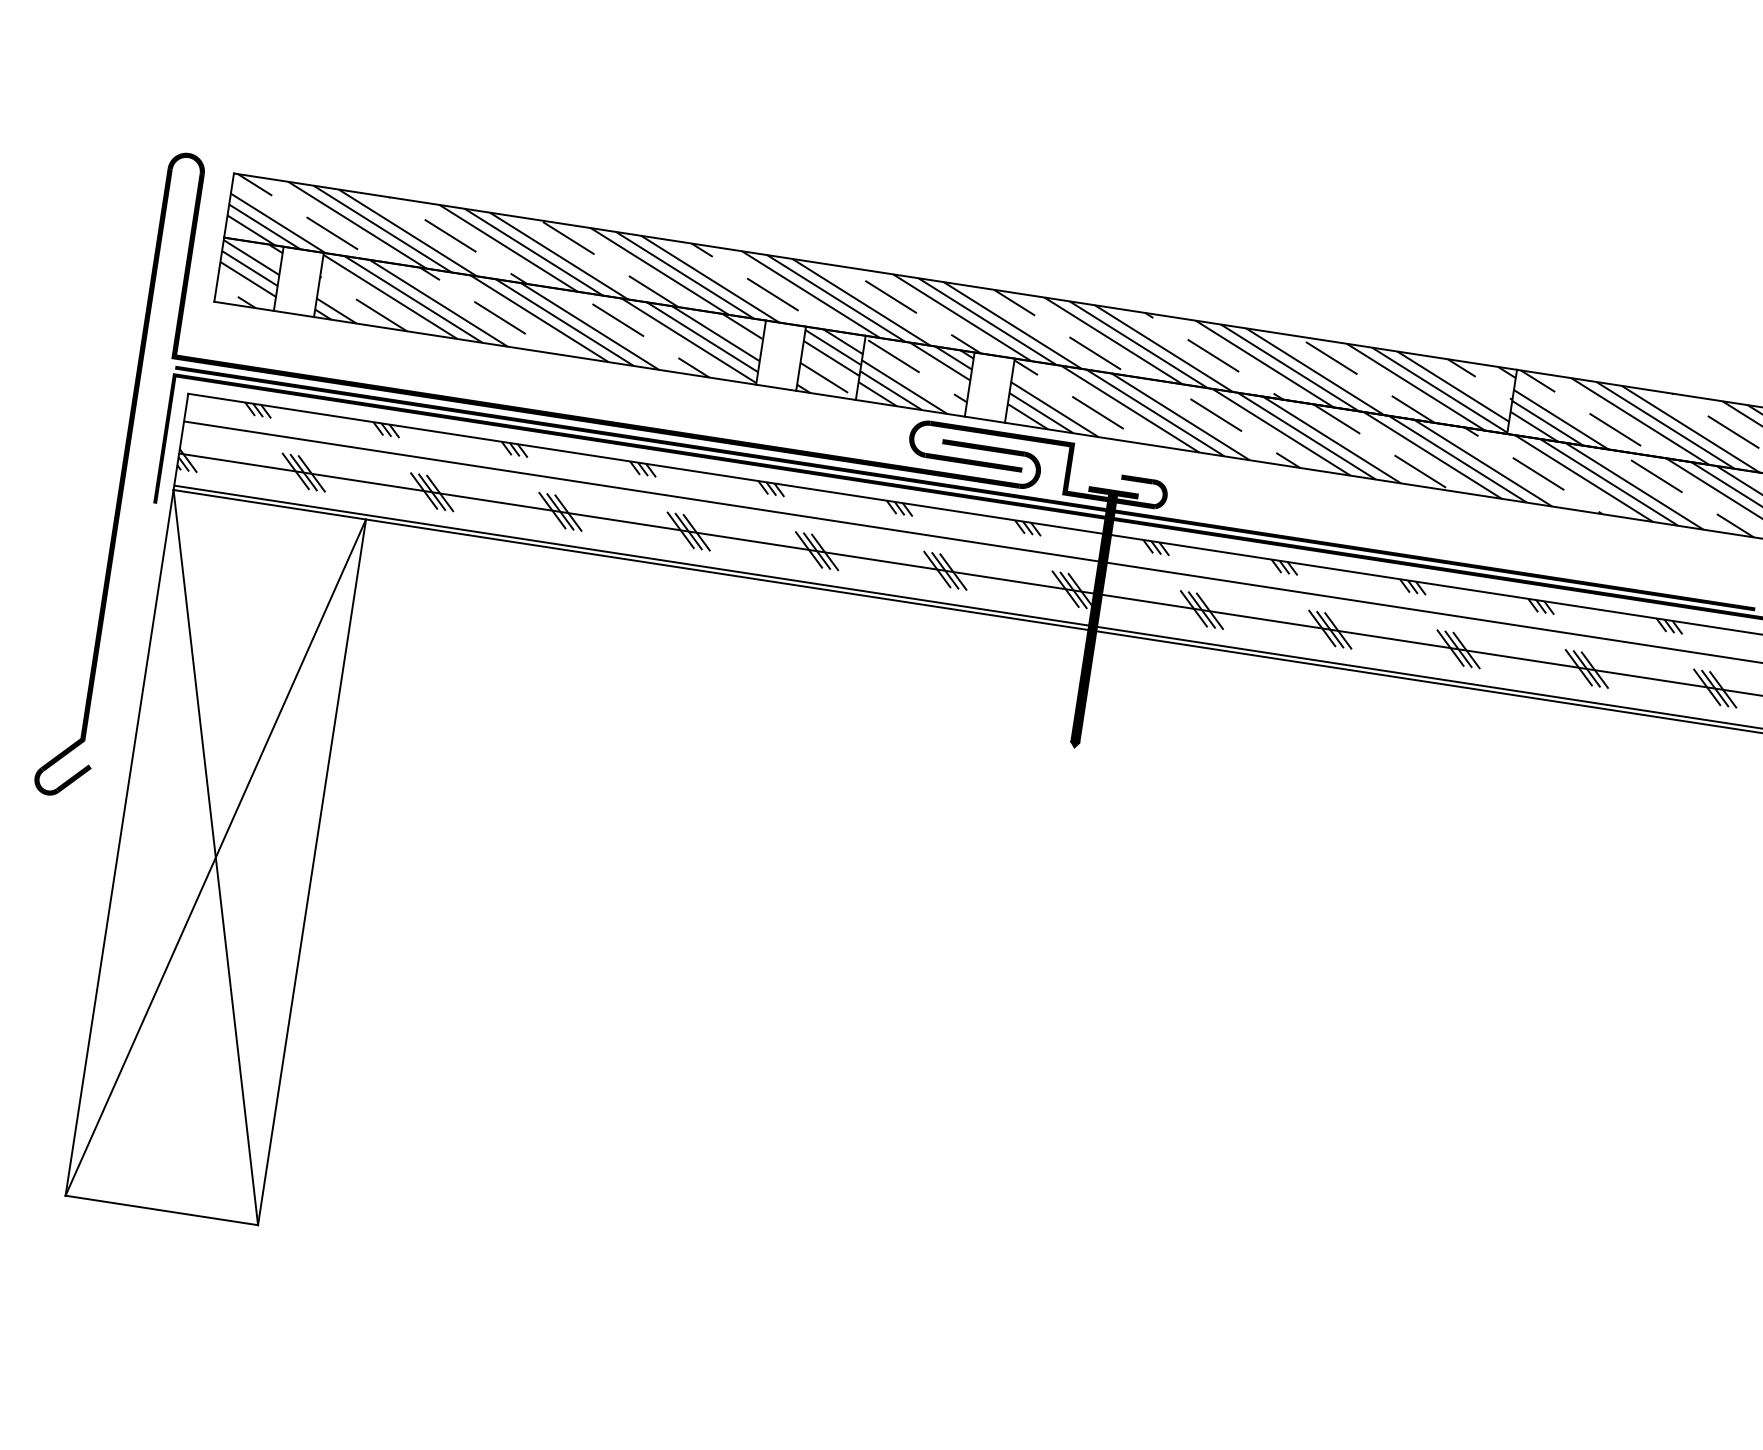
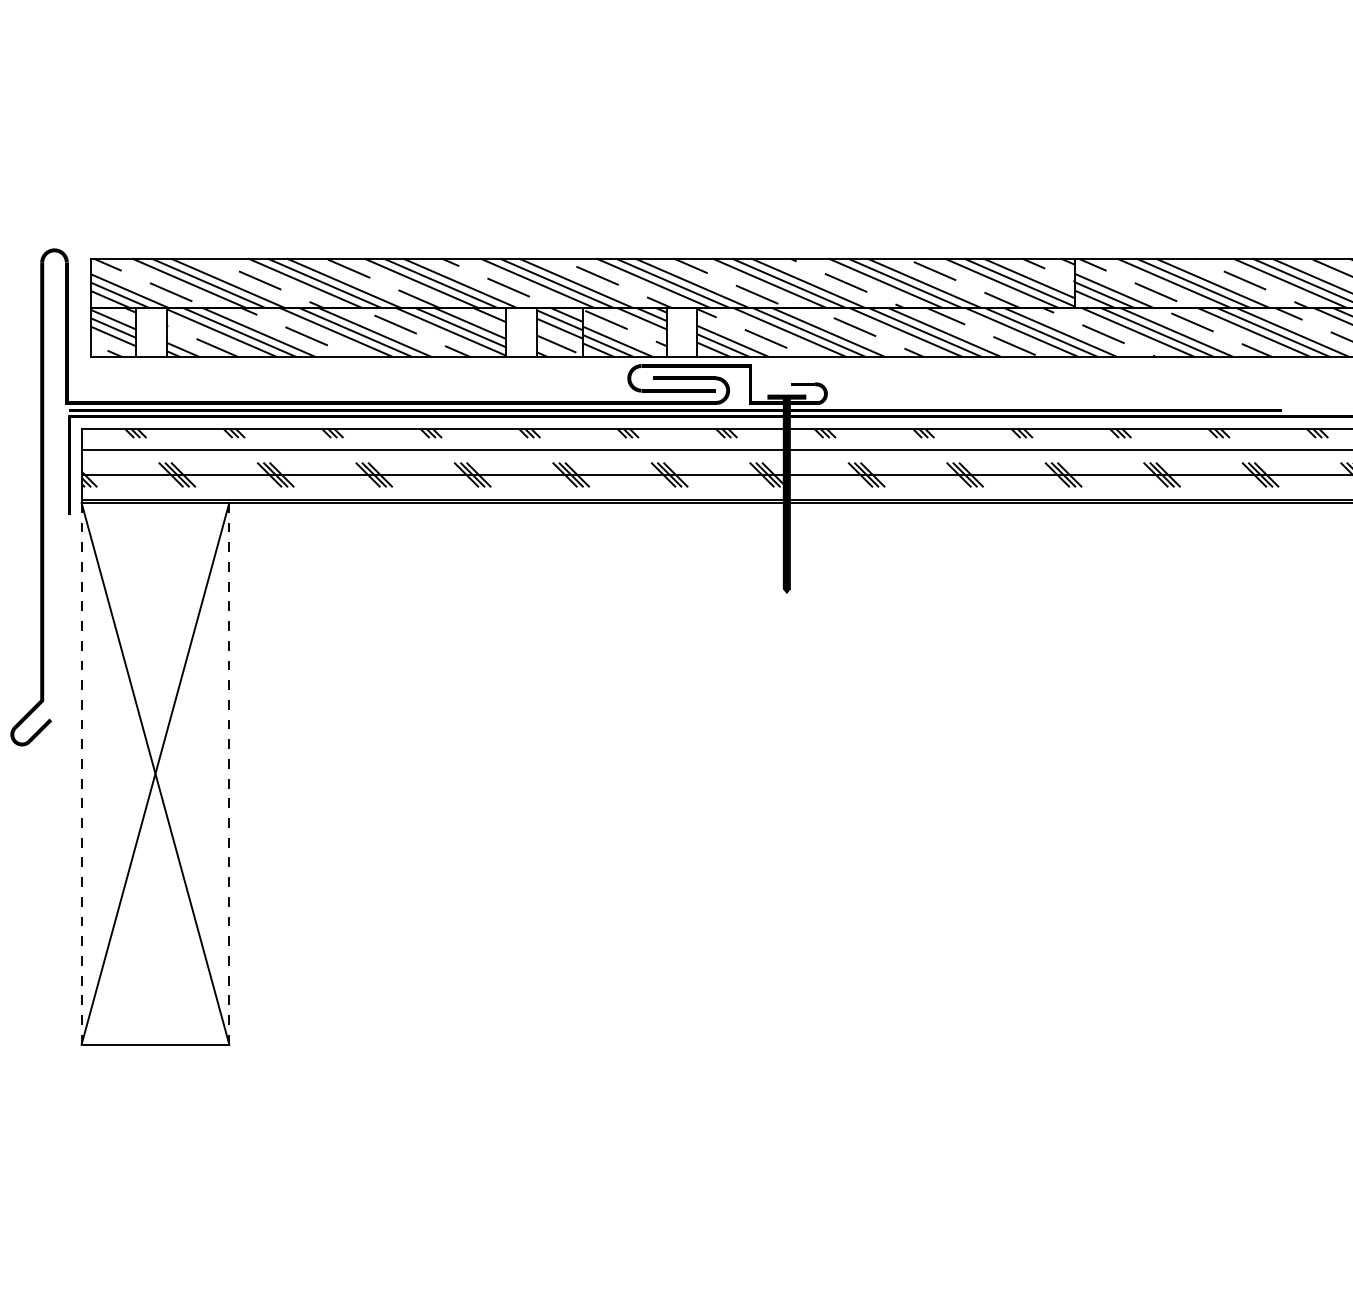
line: (119, 842) -> (81, 773), solid -> dashed
line: (312, 871) -> (229, 773), solid -> dashed

